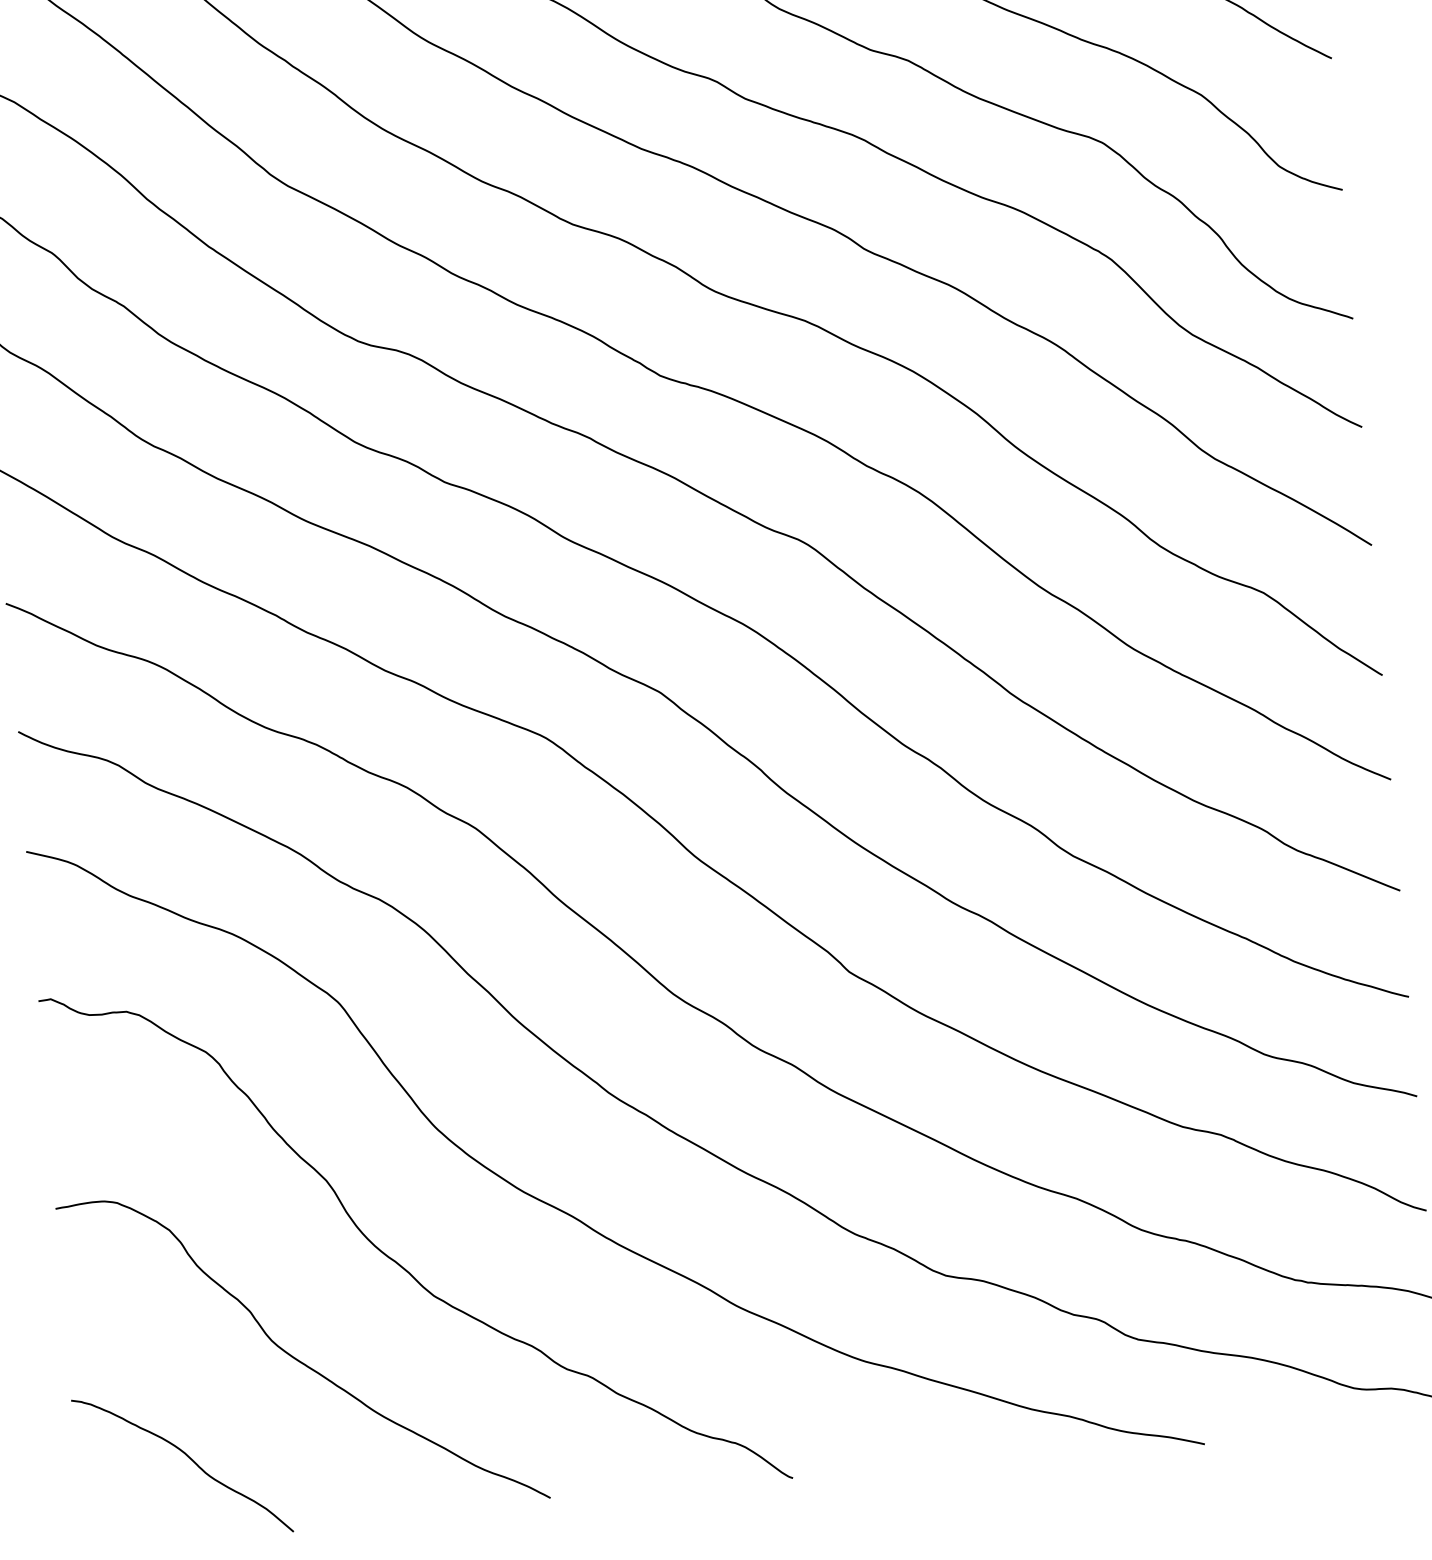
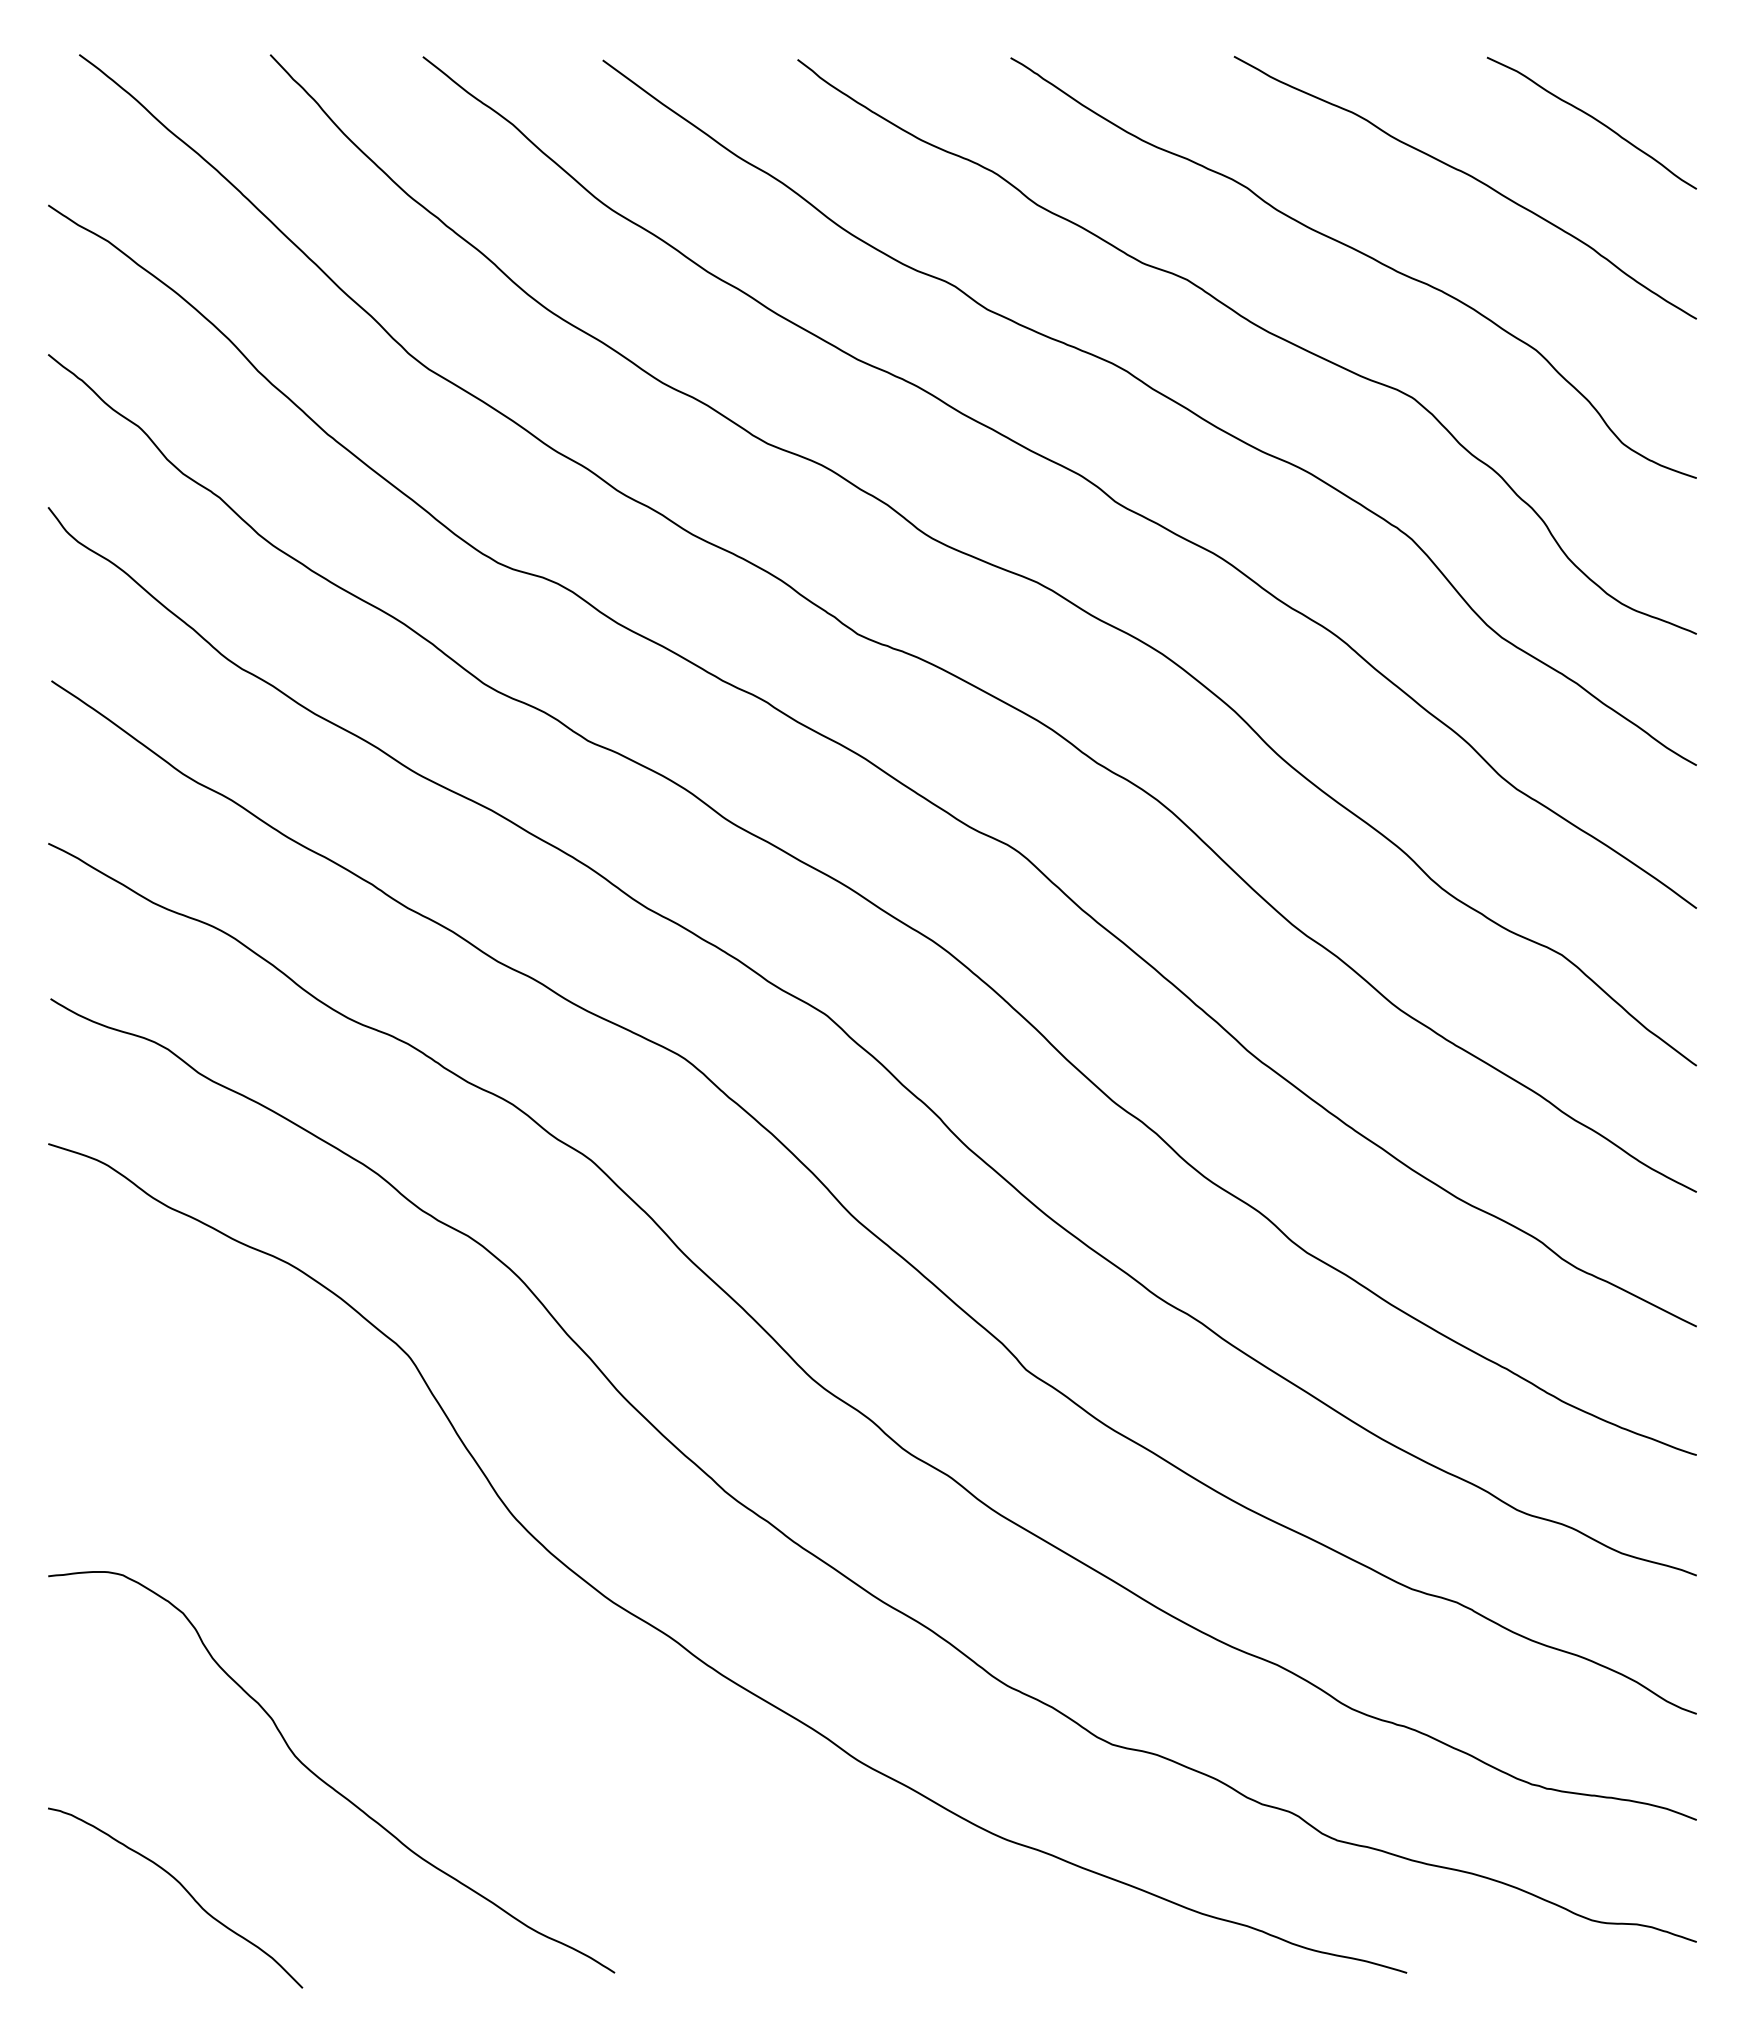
curve: (395, 1260) -> (452, 1672), removed

